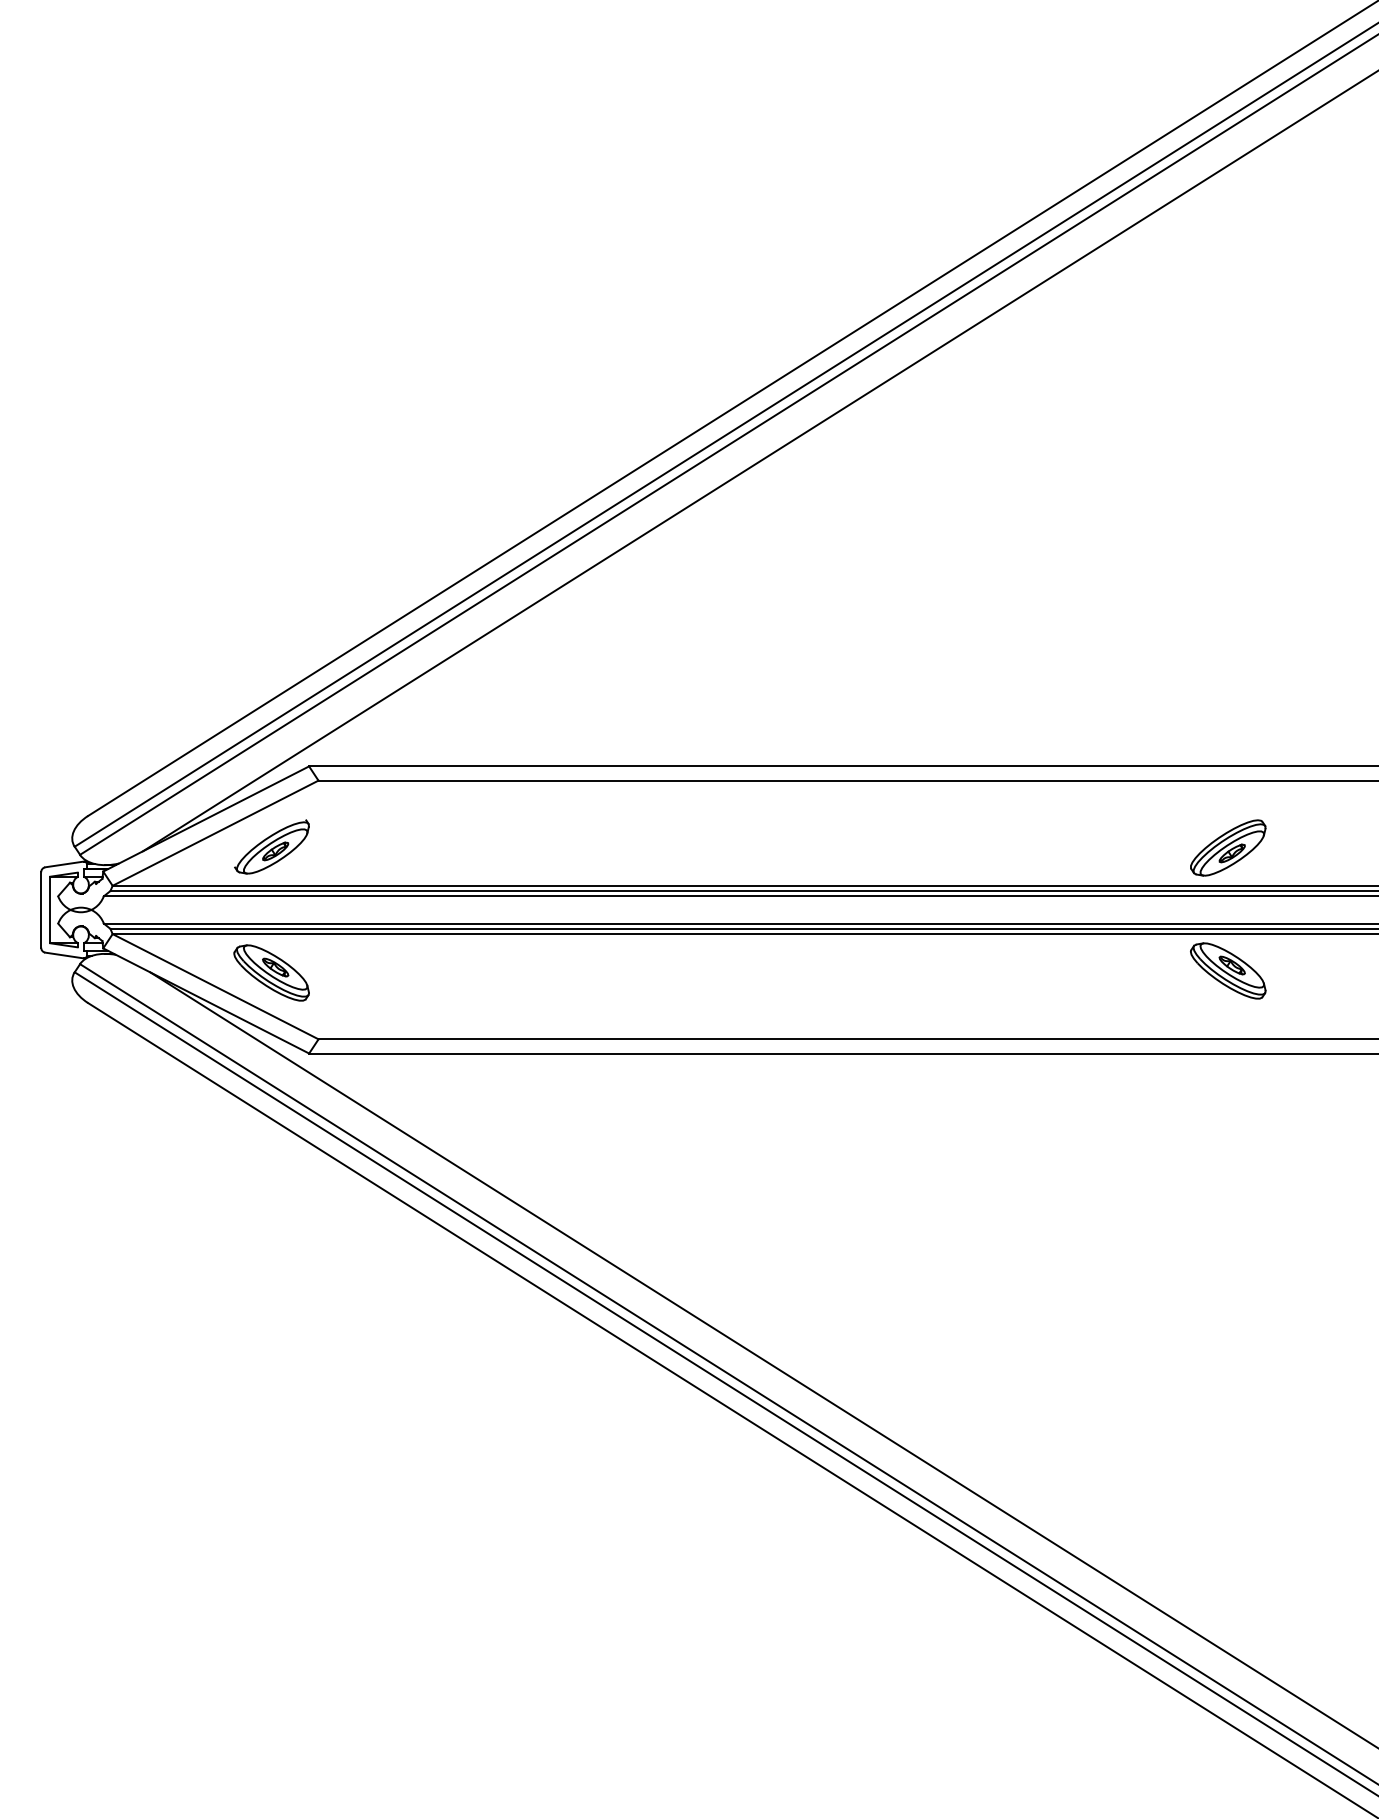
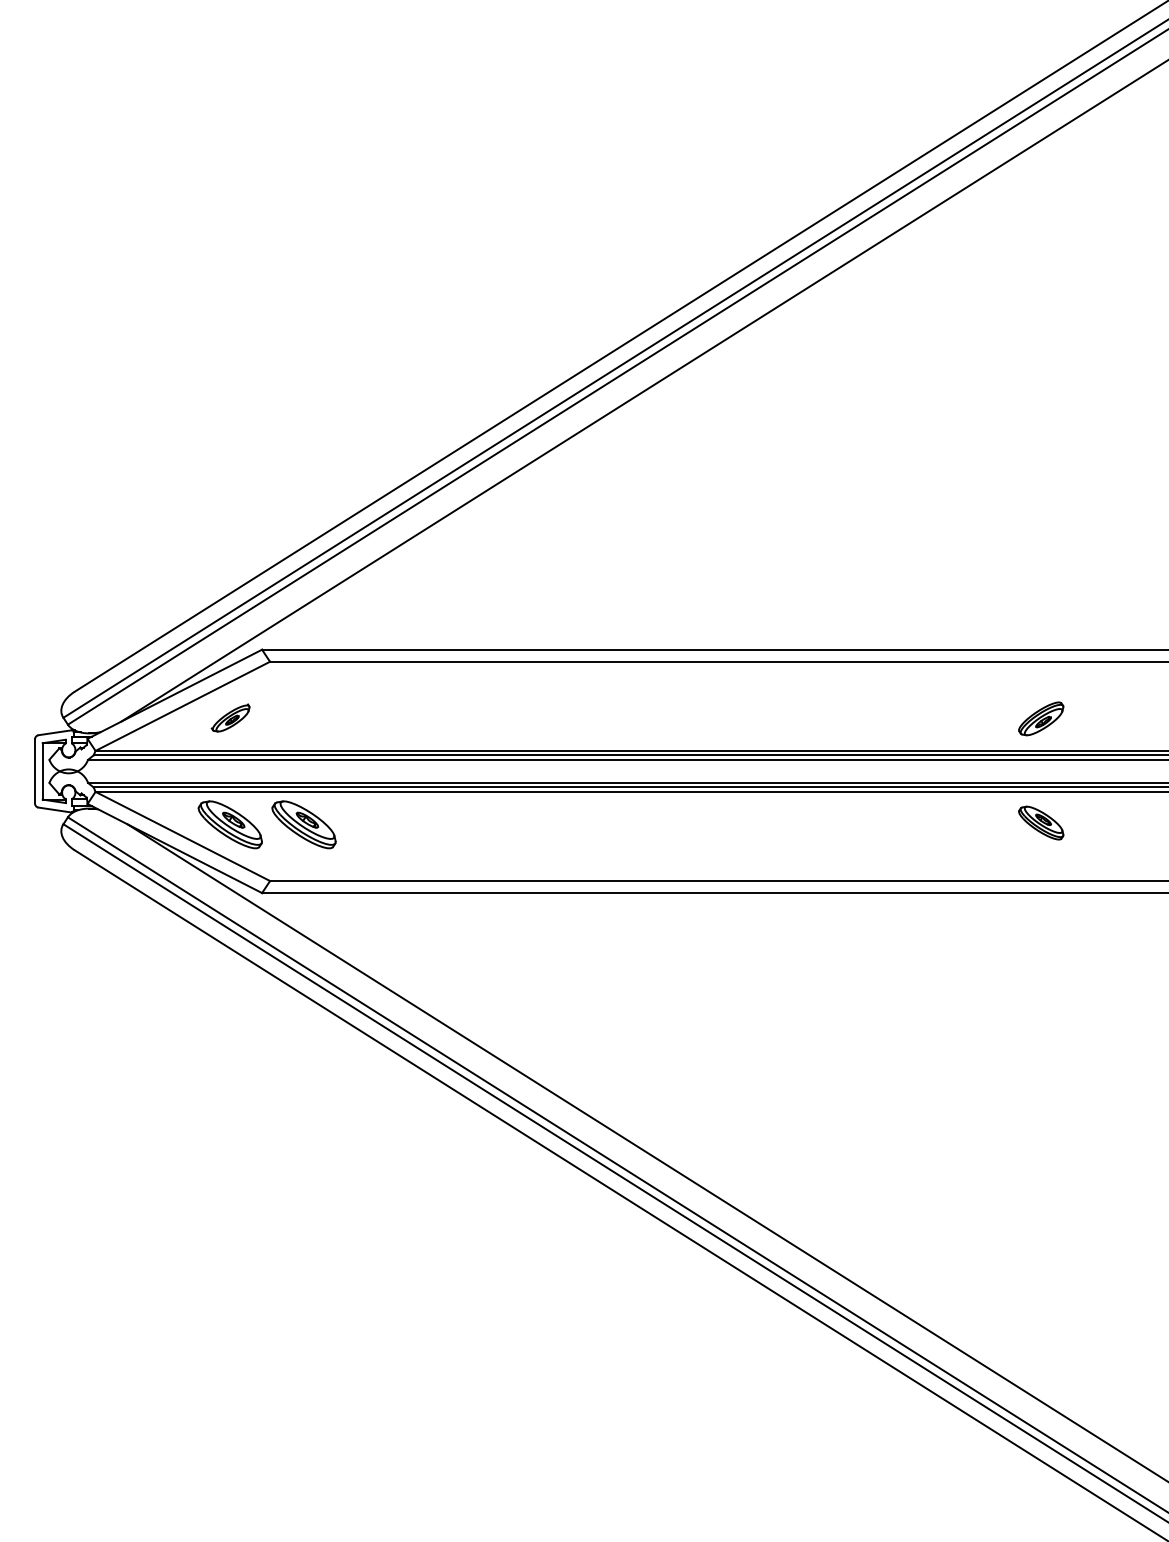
part: (271, 846) -> (230, 717), size x0.6
part: (1228, 847) -> (1041, 718), size x0.7
part: (1228, 970) -> (1041, 822), size x0.7
part: (358, 972) -> (303, 824), added

